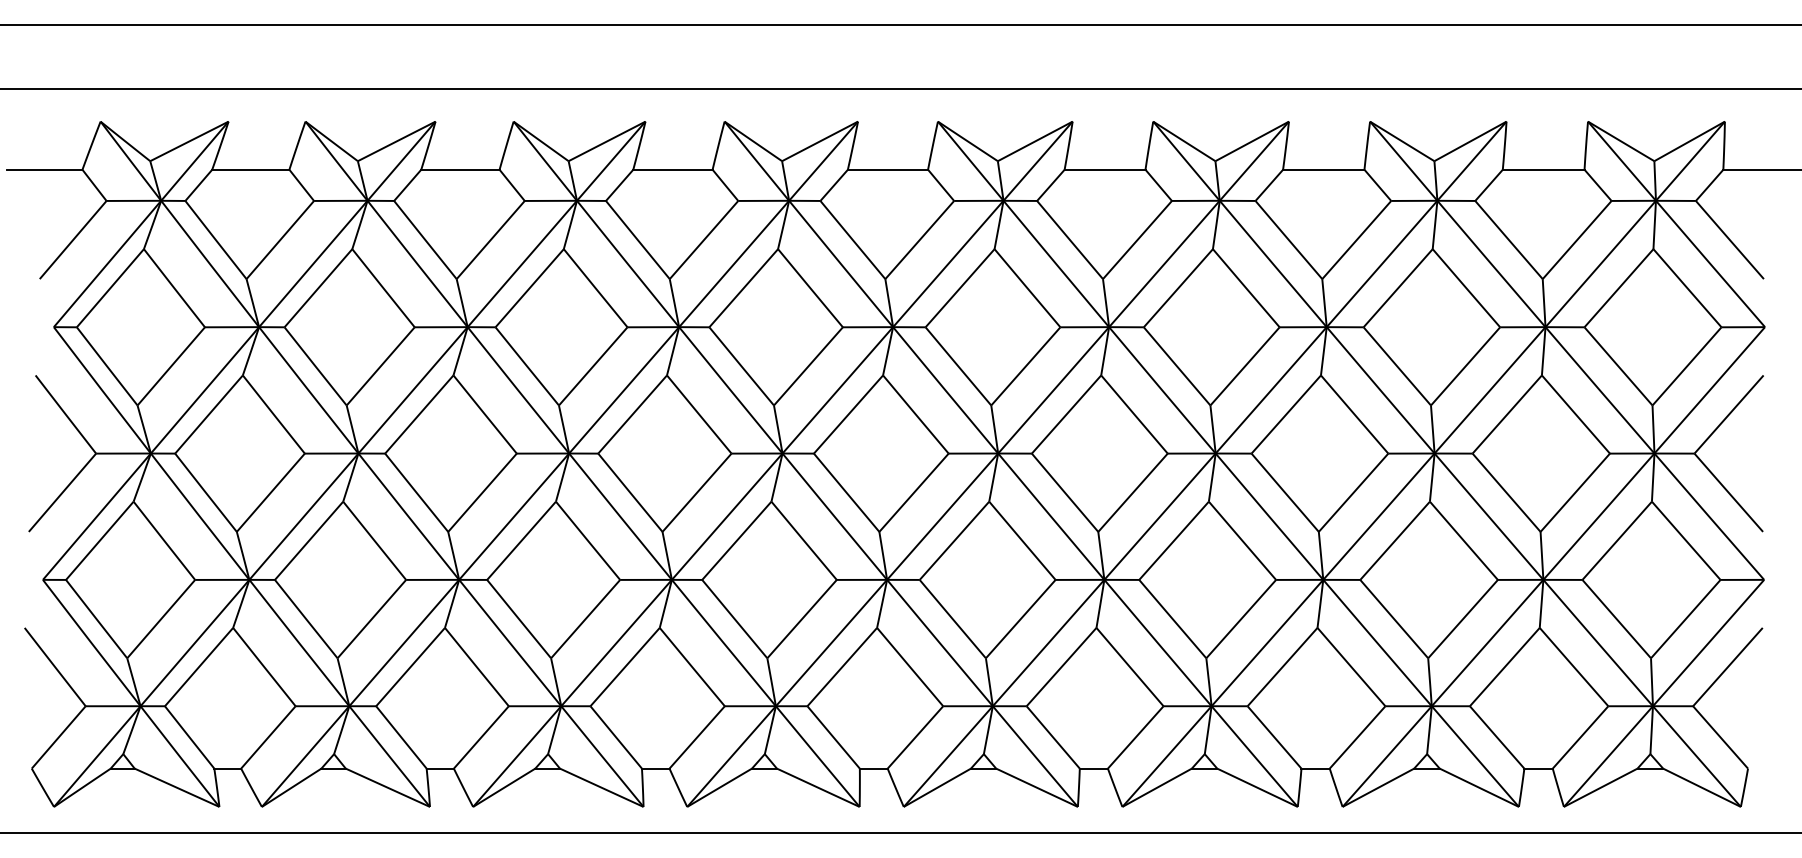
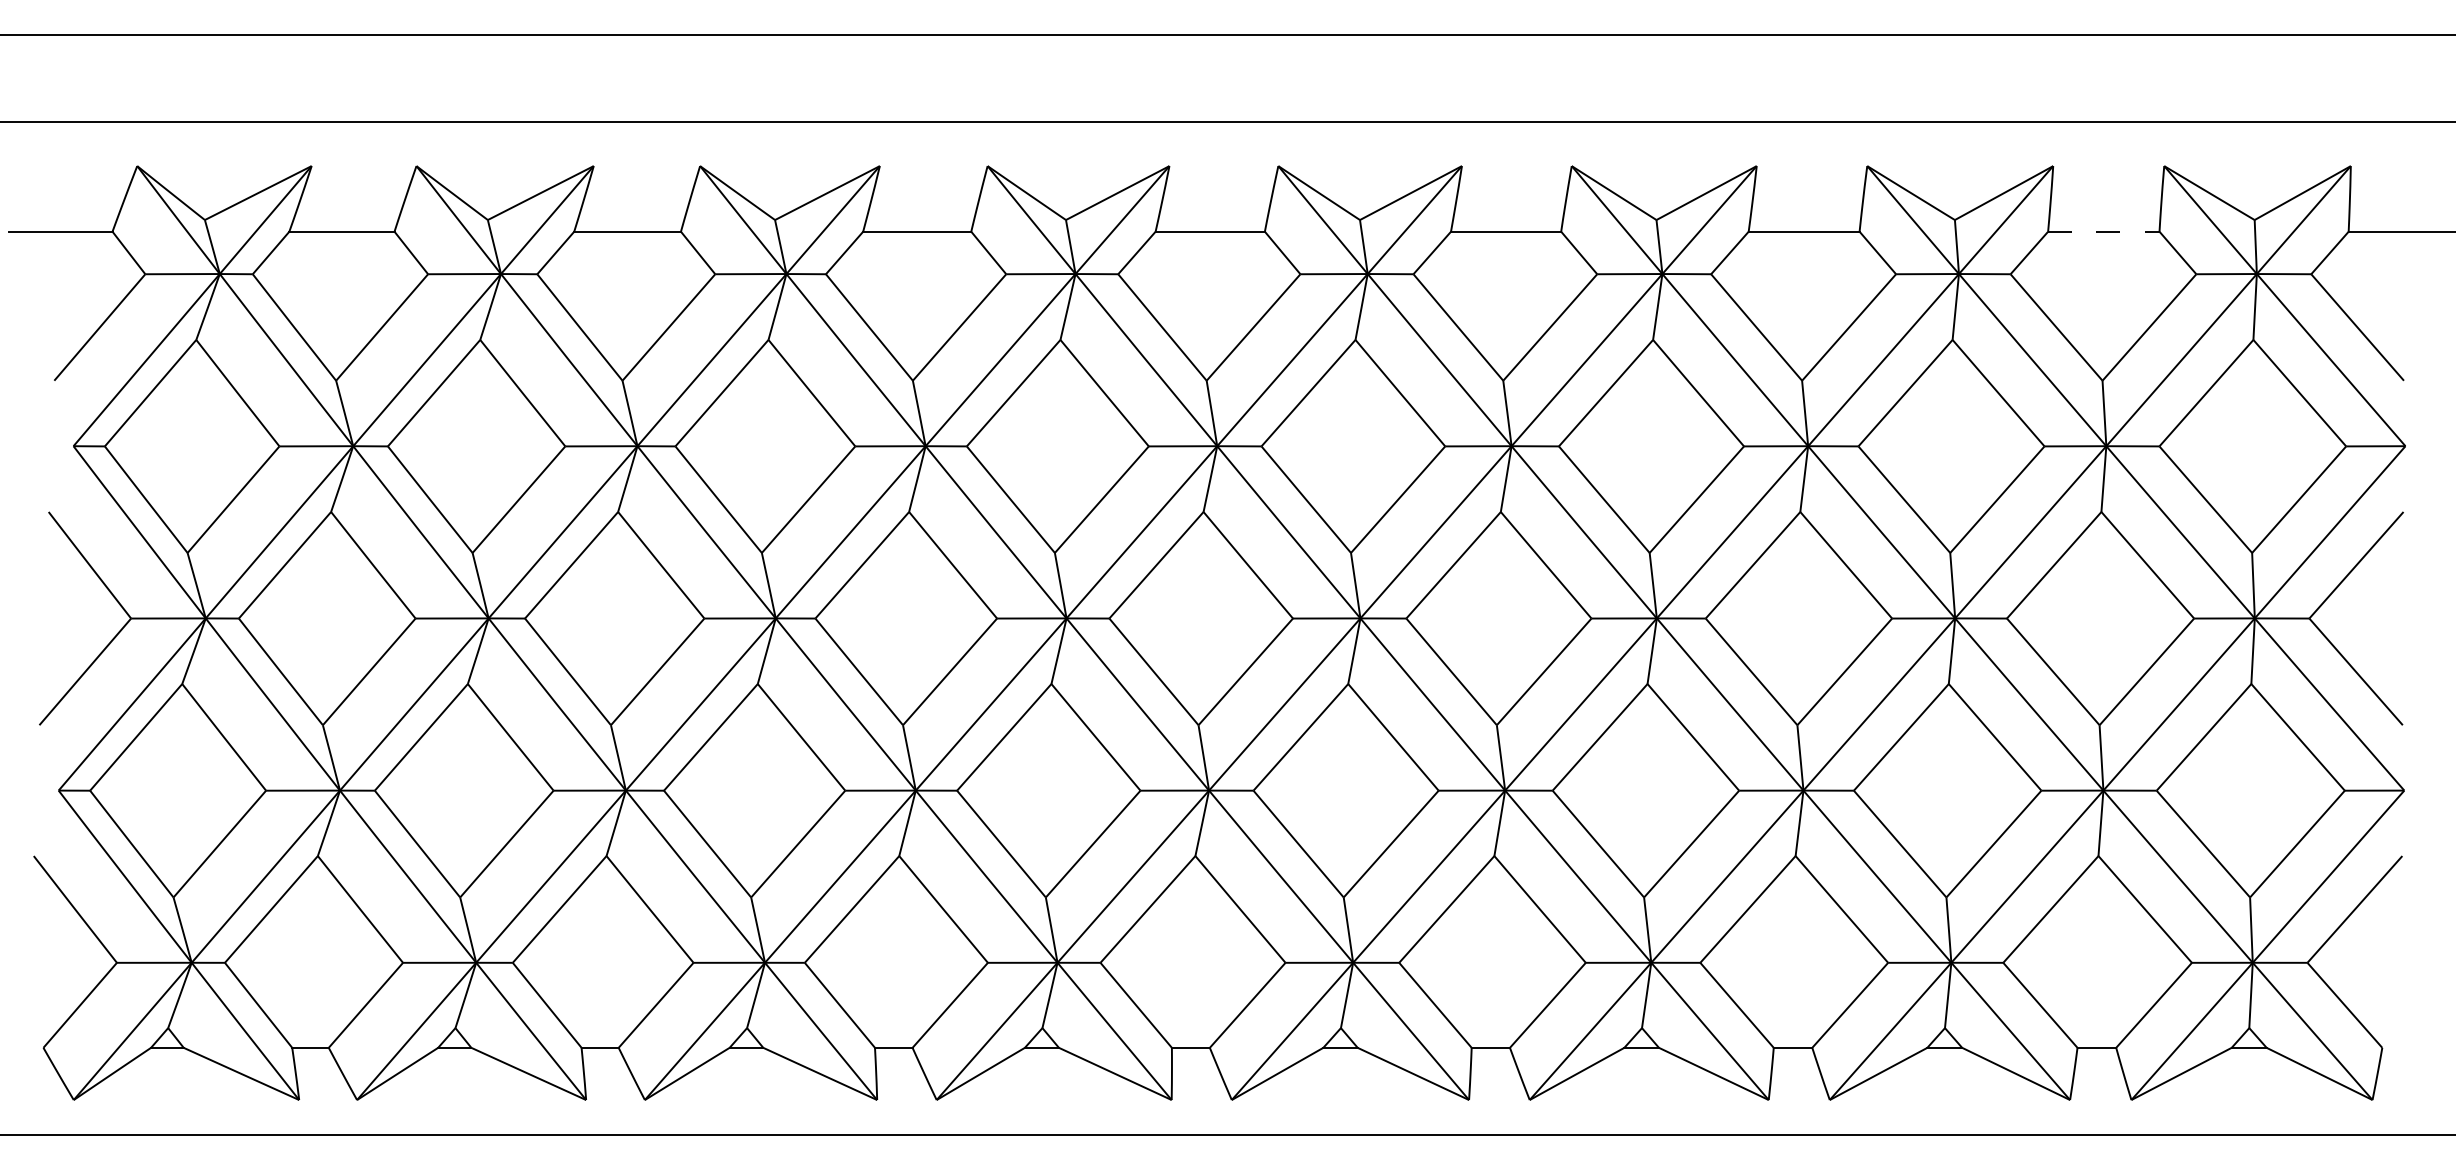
line: (1543, 169) -> (2103, 231), solid -> dashed

